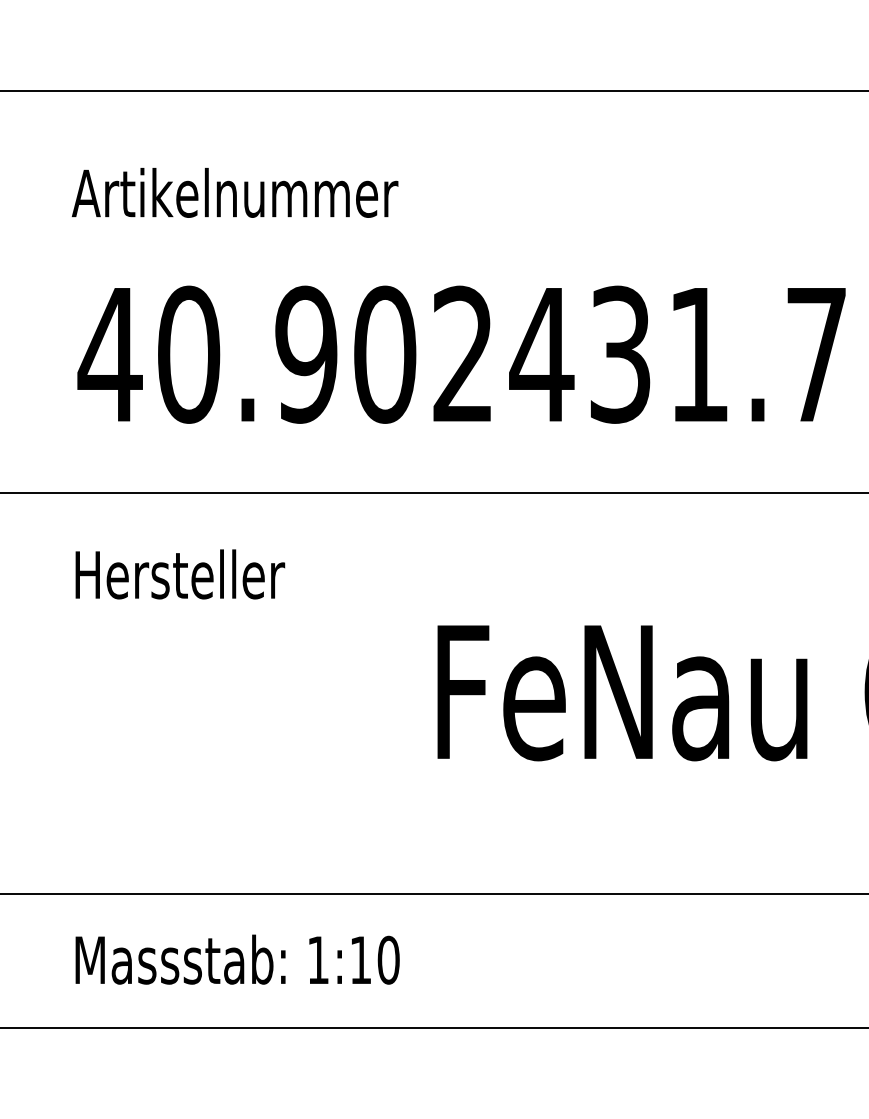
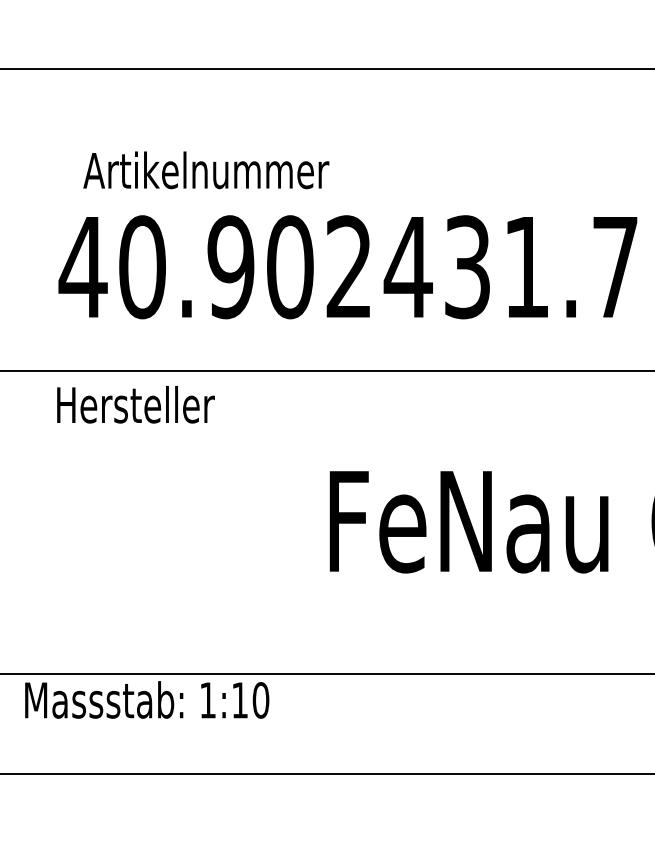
text: (235, 193) -> (206, 170), moved
text: (179, 574) -> (135, 404), moved
text: (238, 959) -> (147, 699), moved

